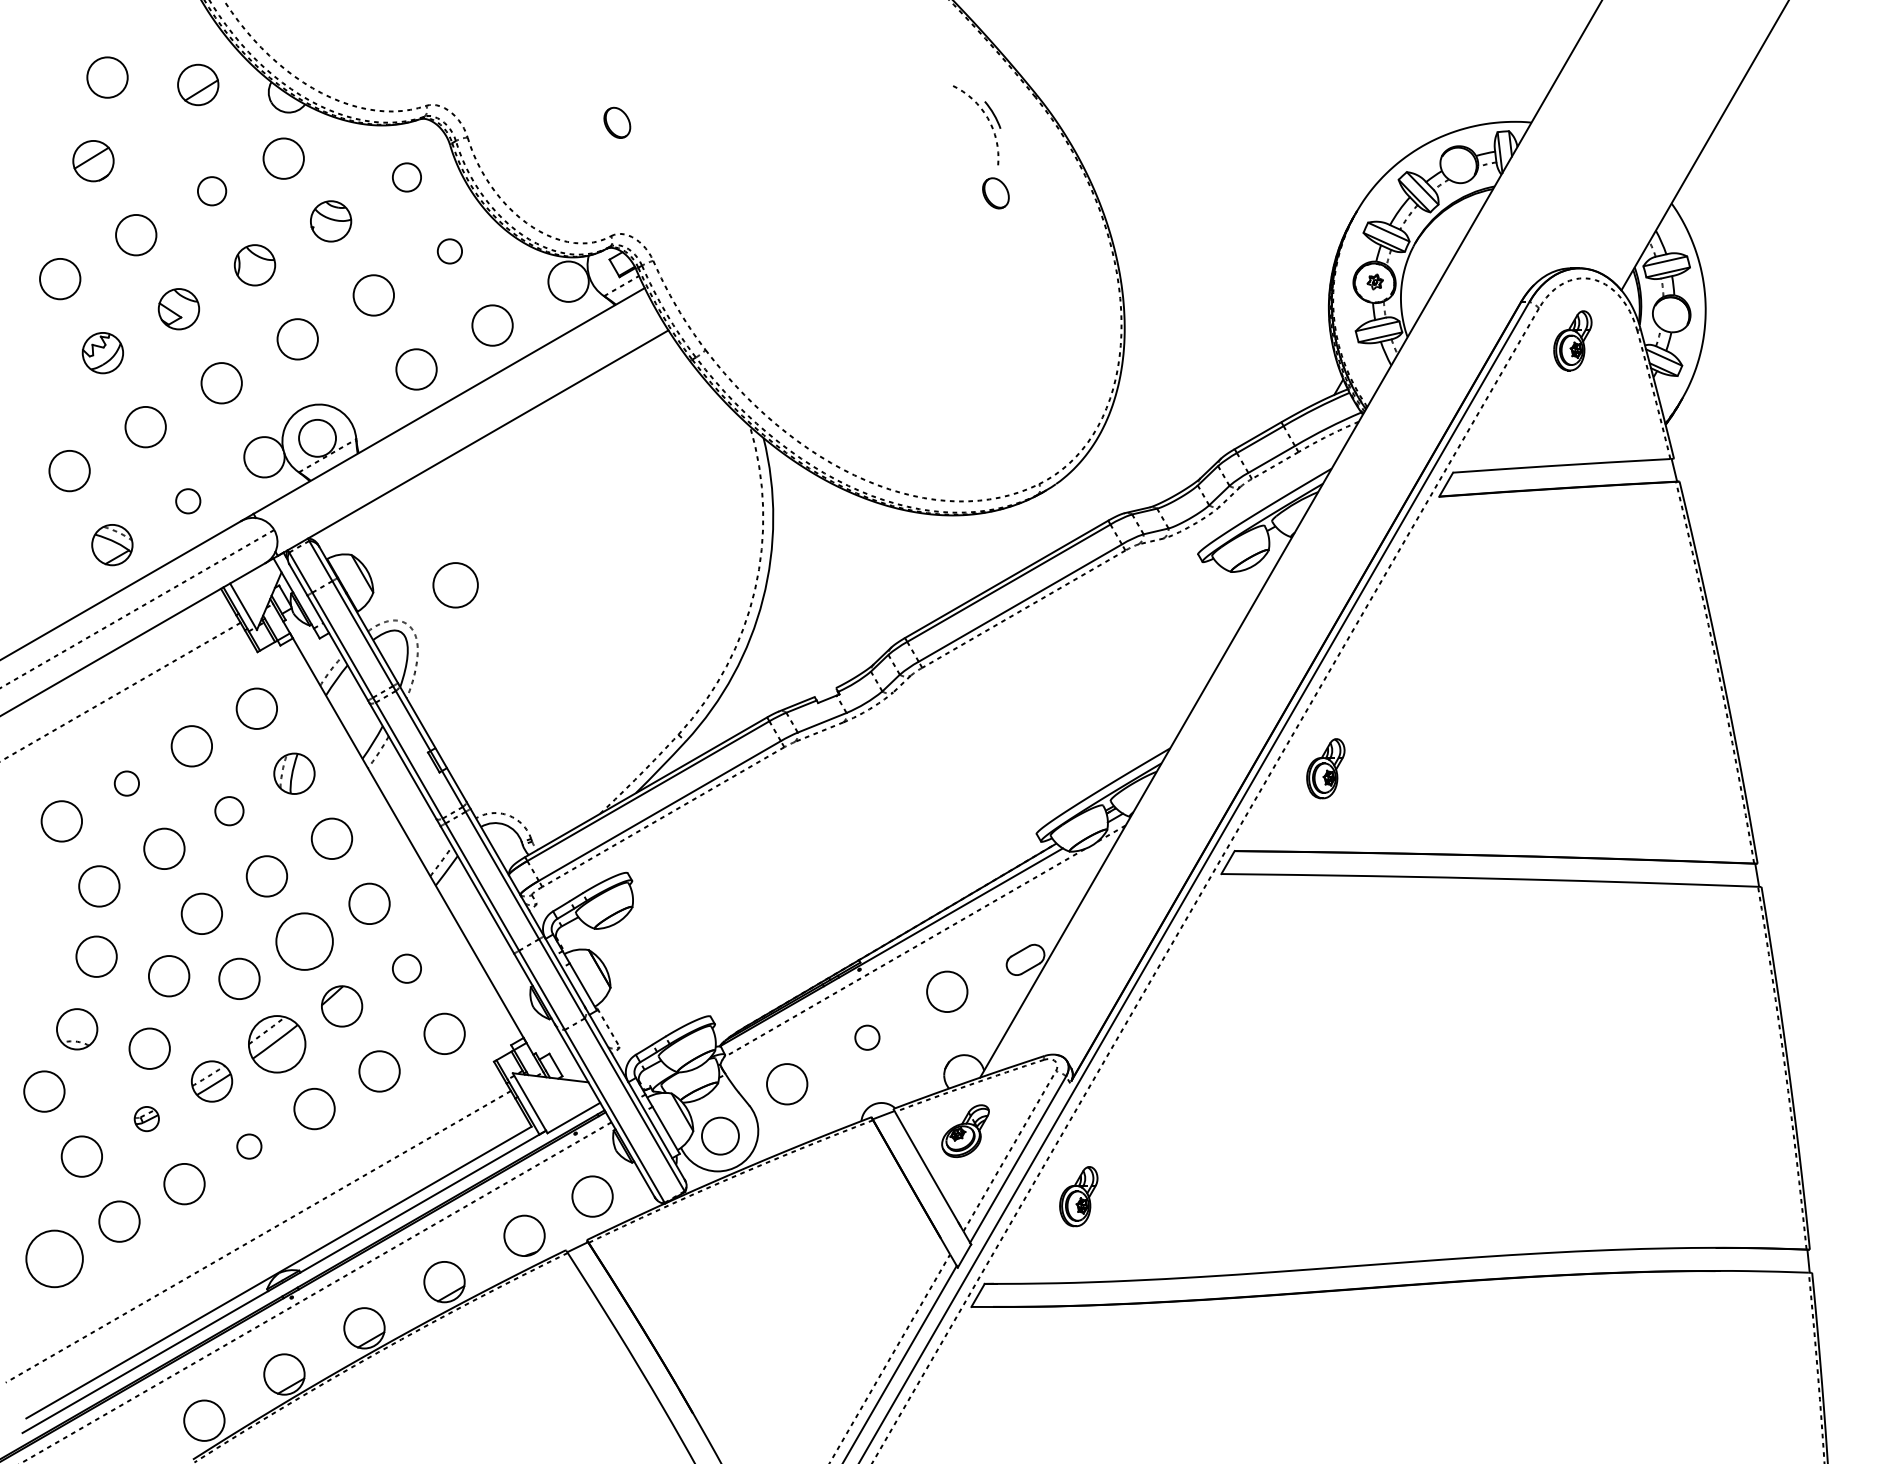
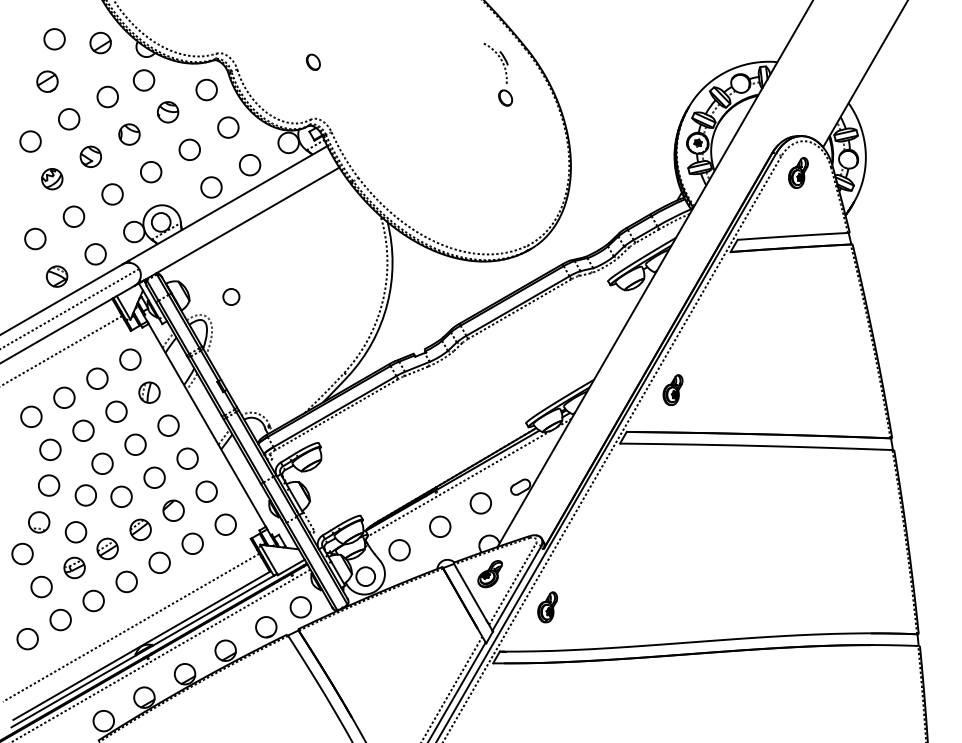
circle: (406, 176) -> (206, 89), size x1.43
circle: (211, 190) -> (107, 96), size x1.43
circle: (450, 251) -> (228, 127), size x1.67
circle: (188, 501) -> (95, 254), size x1.67
circle: (455, 584) -> (231, 296), size x0.71
circle: (126, 783) -> (64, 397), size x1.67
circle: (229, 810) -> (116, 411), size x1.43
circle: (304, 940) -> (154, 477), size x0.71
circle: (406, 968) -> (206, 491), size x1.43
circle: (867, 1037) -> (440, 526), size x1.67
part: (276, 1043) -> (140, 529), size x0.71
part: (146, 1118) -> (74, 567), size x1.67
circle: (249, 1145) -> (126, 581), size x1.67
circle: (54, 1259) -> (27, 639), size x0.71

